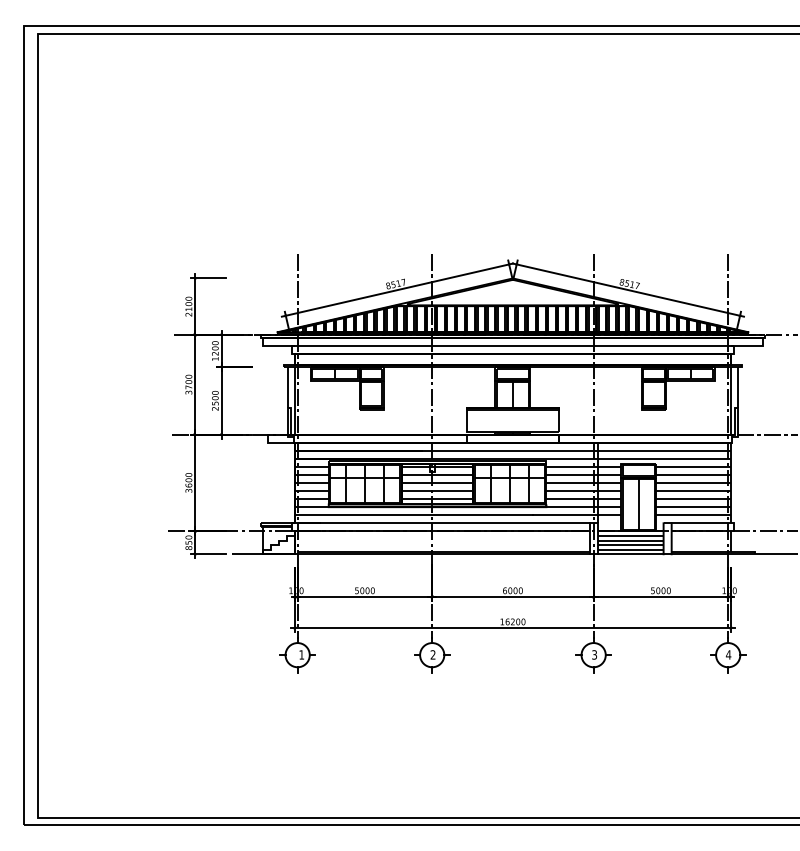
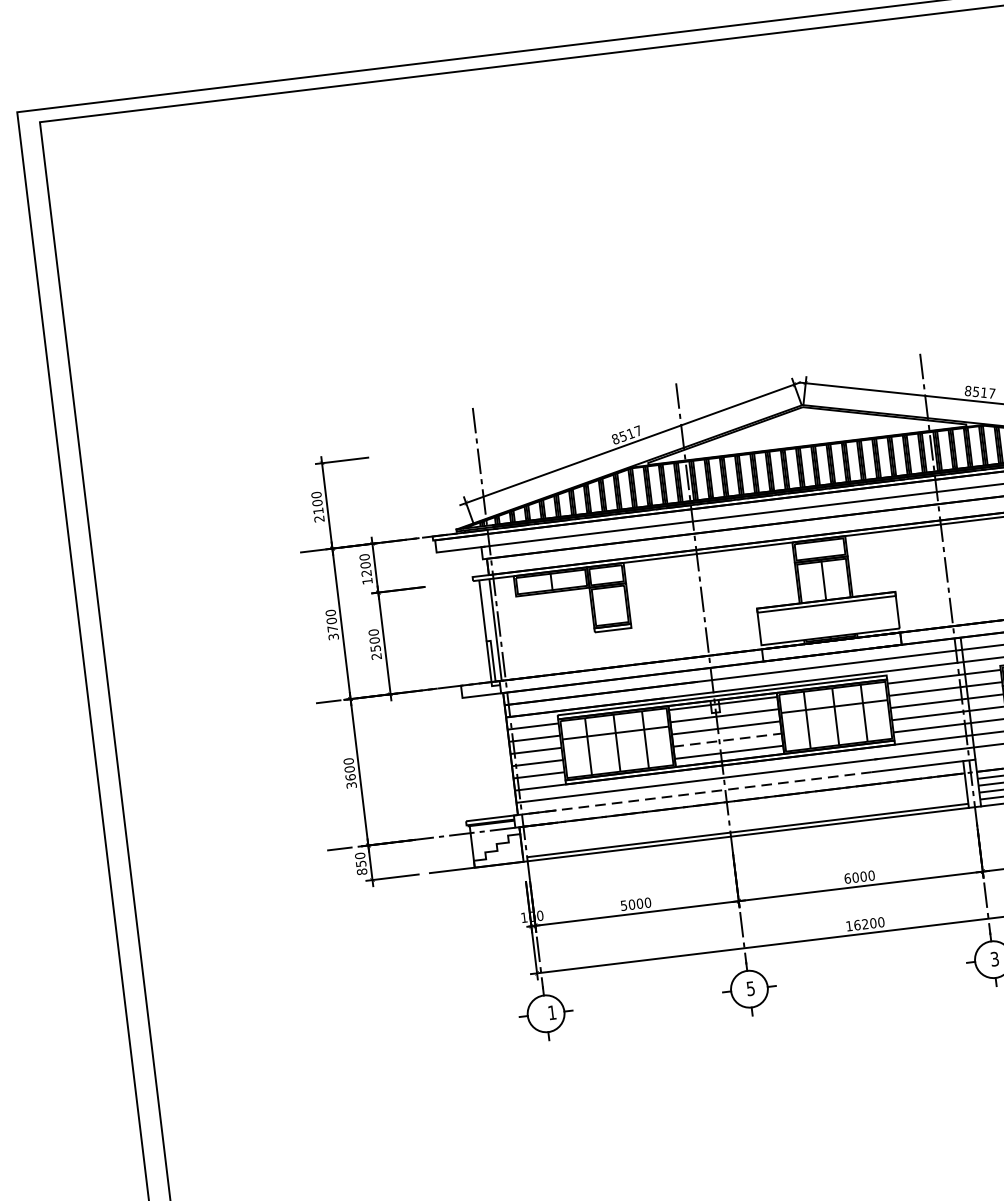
line: (437, 491) -> (727, 740), solid -> dashed
line: (413, 523) -> (697, 793), solid -> dashed
text: (432, 654) -> (749, 988), 2 -> 5

